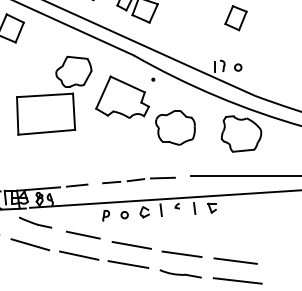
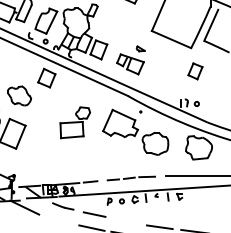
part: (52, 95) -> (74, 122), size x0.6
line: (30, 244) -> (59, 220), removed
line: (131, 245) -> (126, 221), removed

